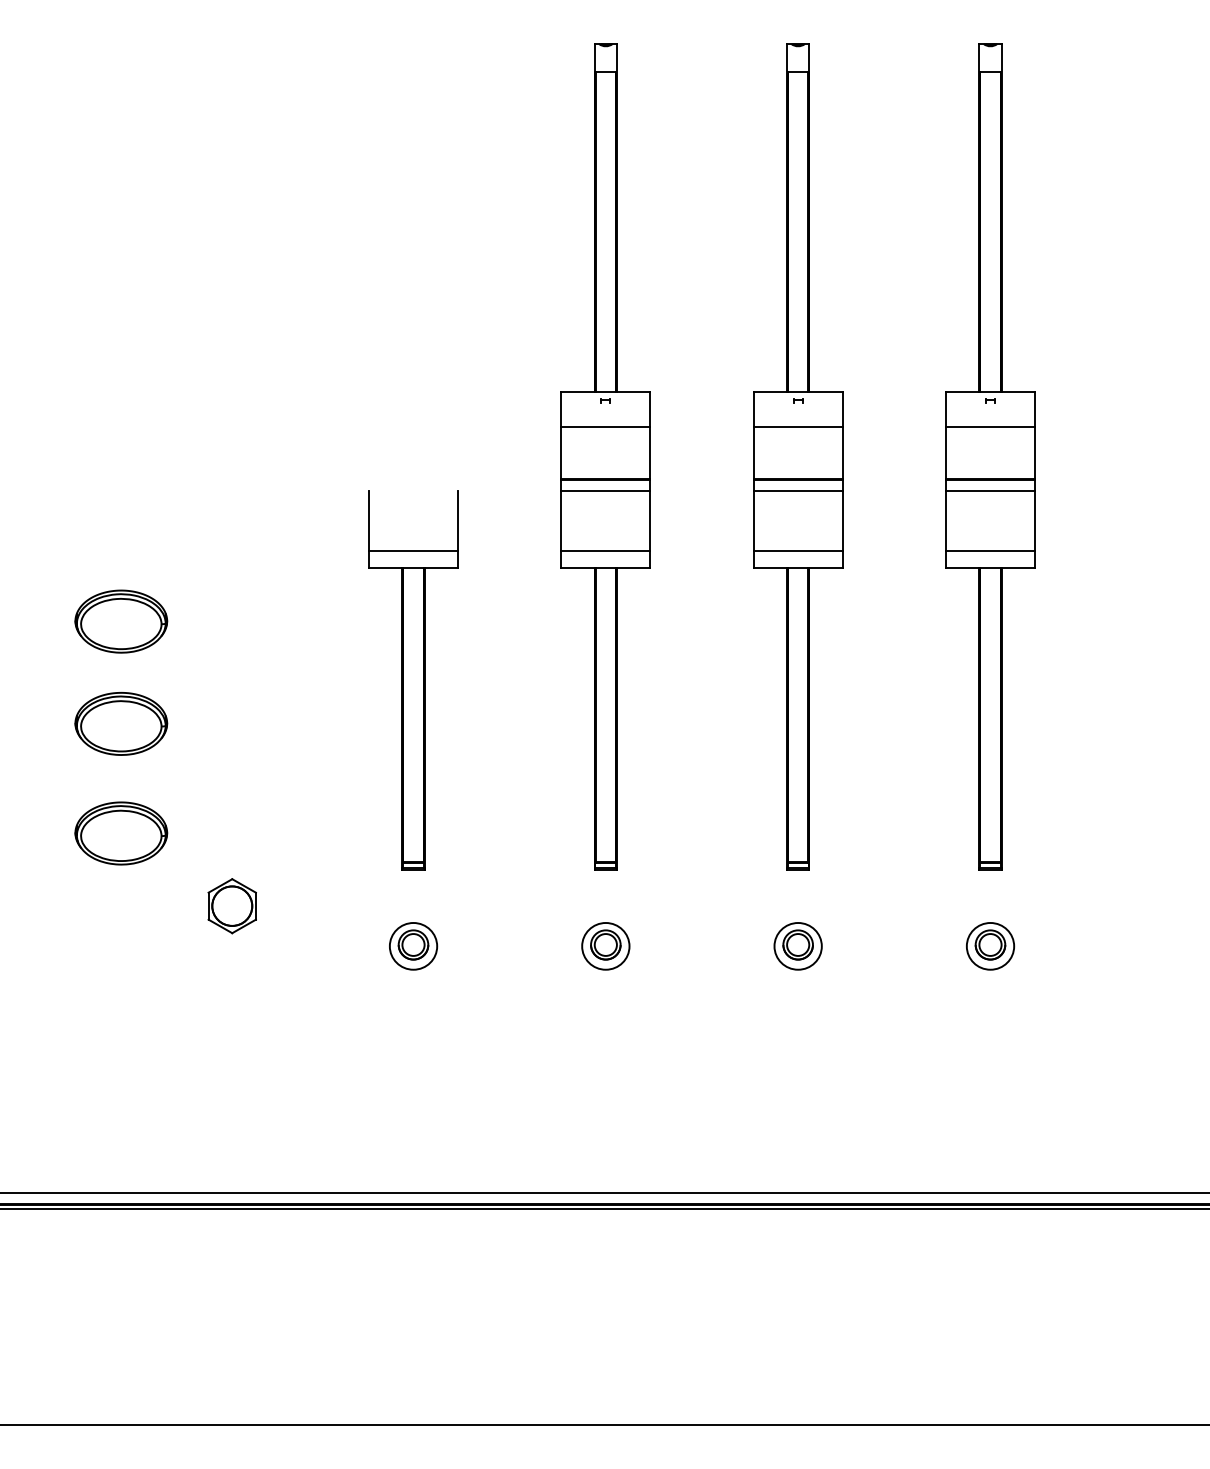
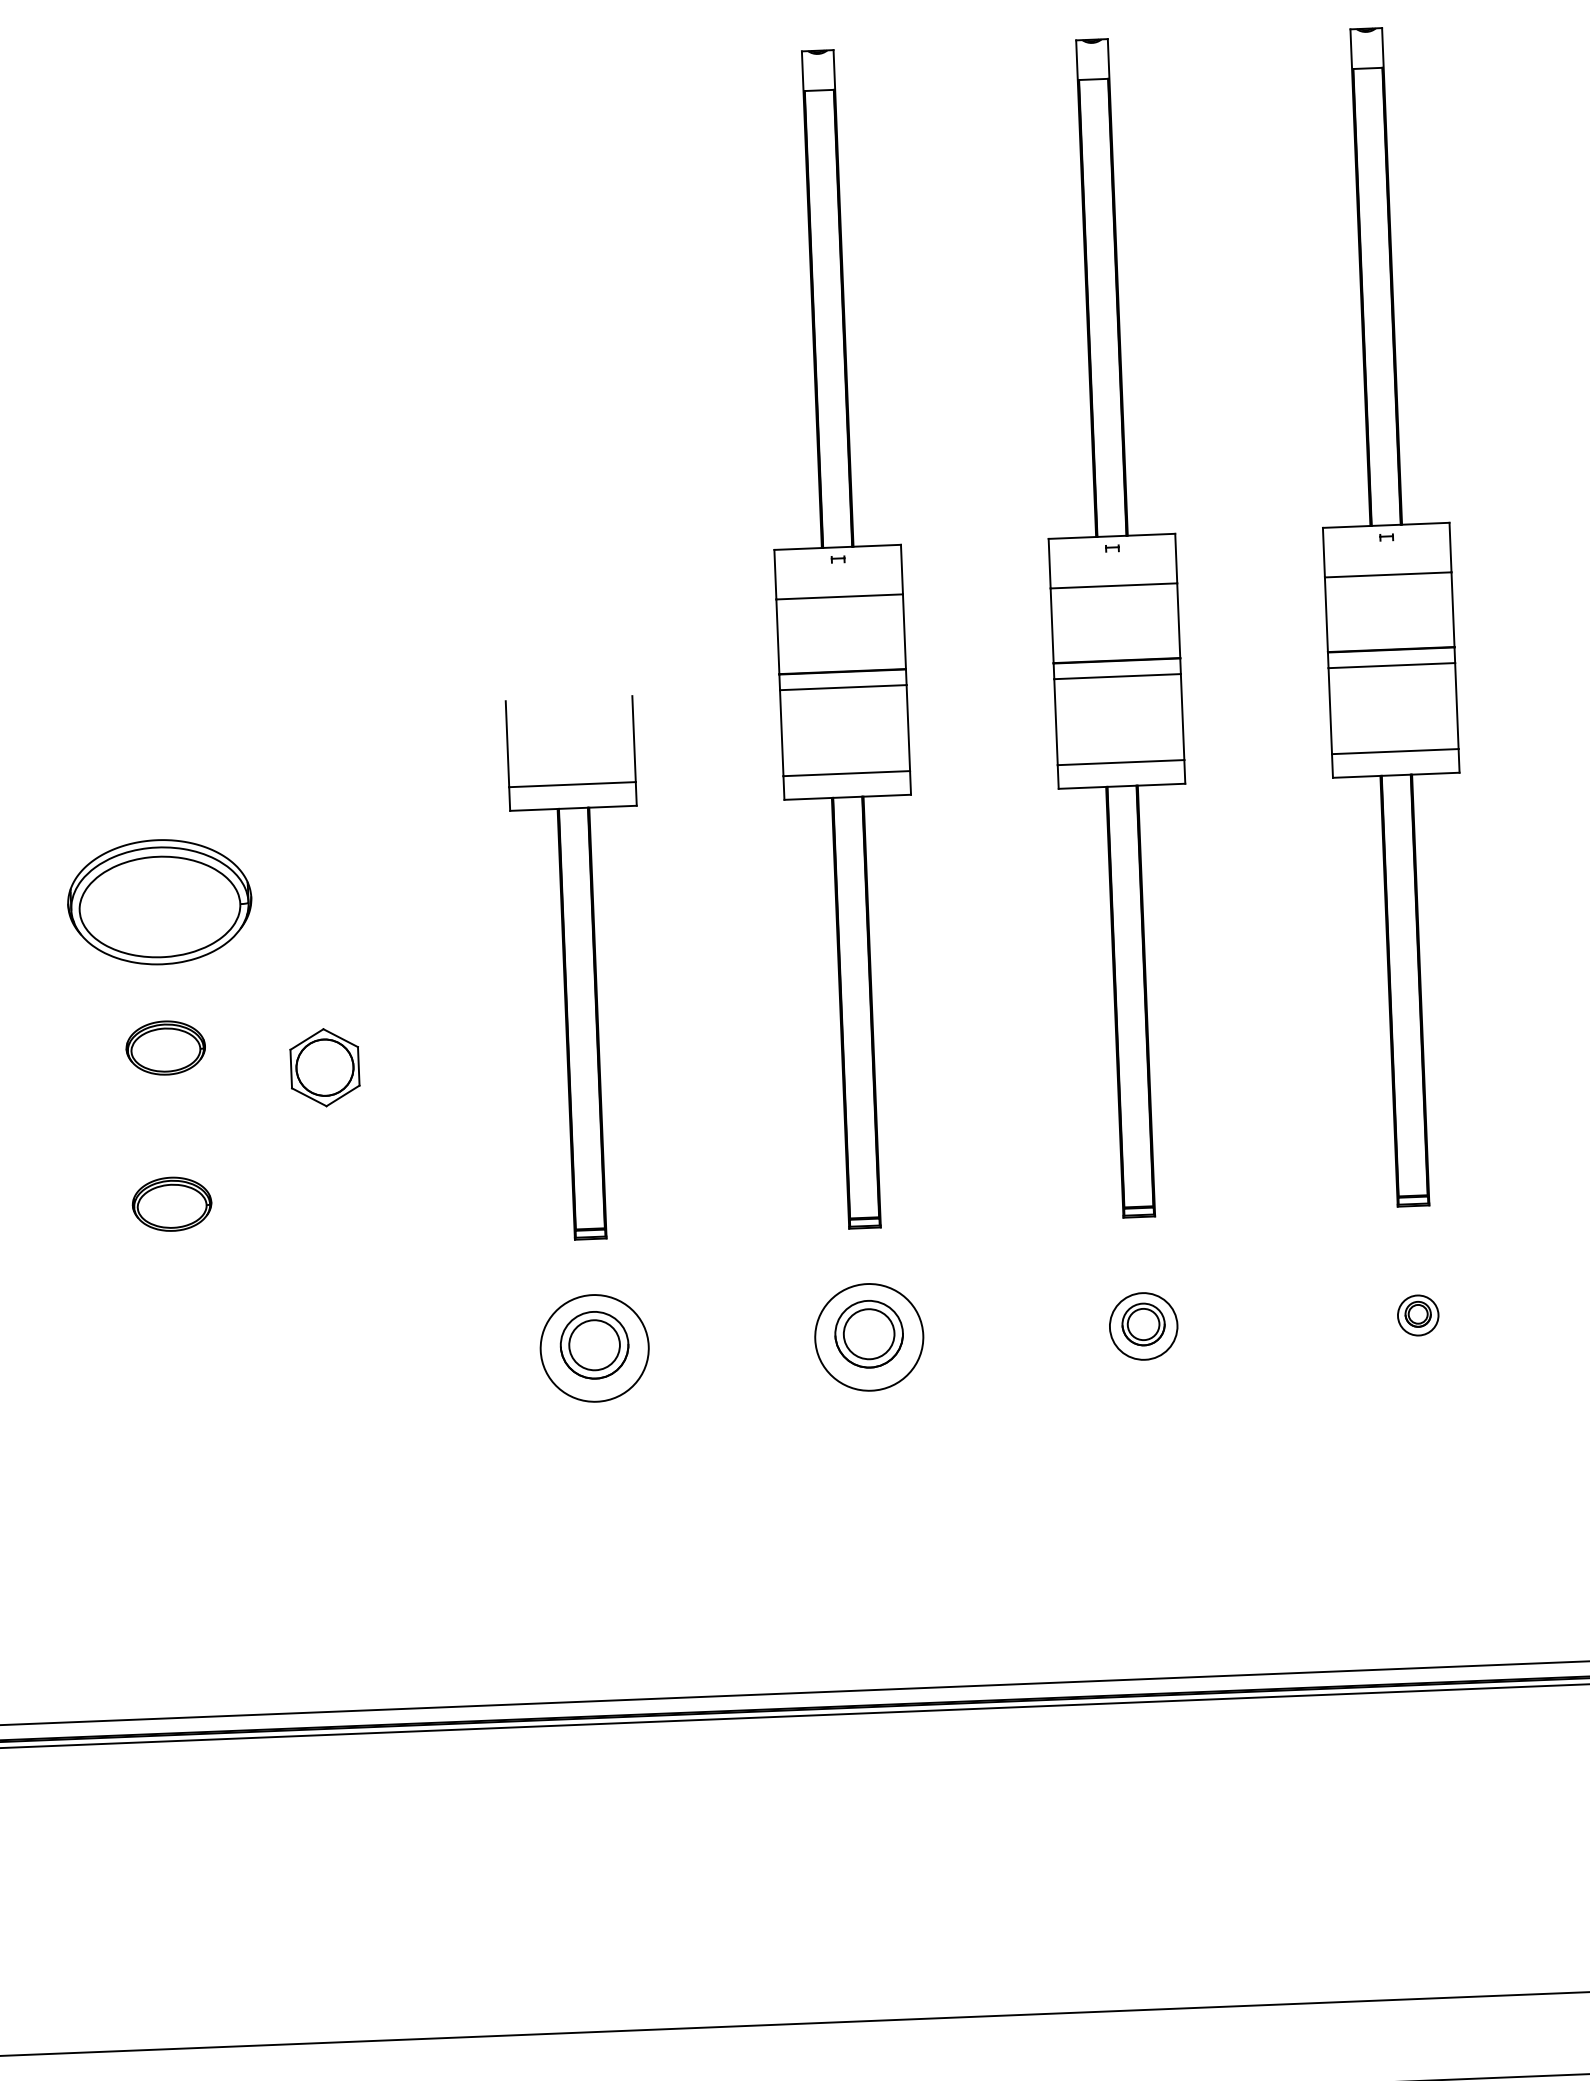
part: (121, 621) -> (160, 901), size x1.4
part: (121, 723) -> (165, 1047), size x0.6
part: (121, 833) -> (172, 1204), size x0.6
part: (231, 906) -> (323, 1068), moved
part: (413, 946) -> (595, 1348), size x1.6
part: (605, 946) -> (868, 1337), size x1.6
part: (990, 946) -> (1417, 1315), size x0.6

